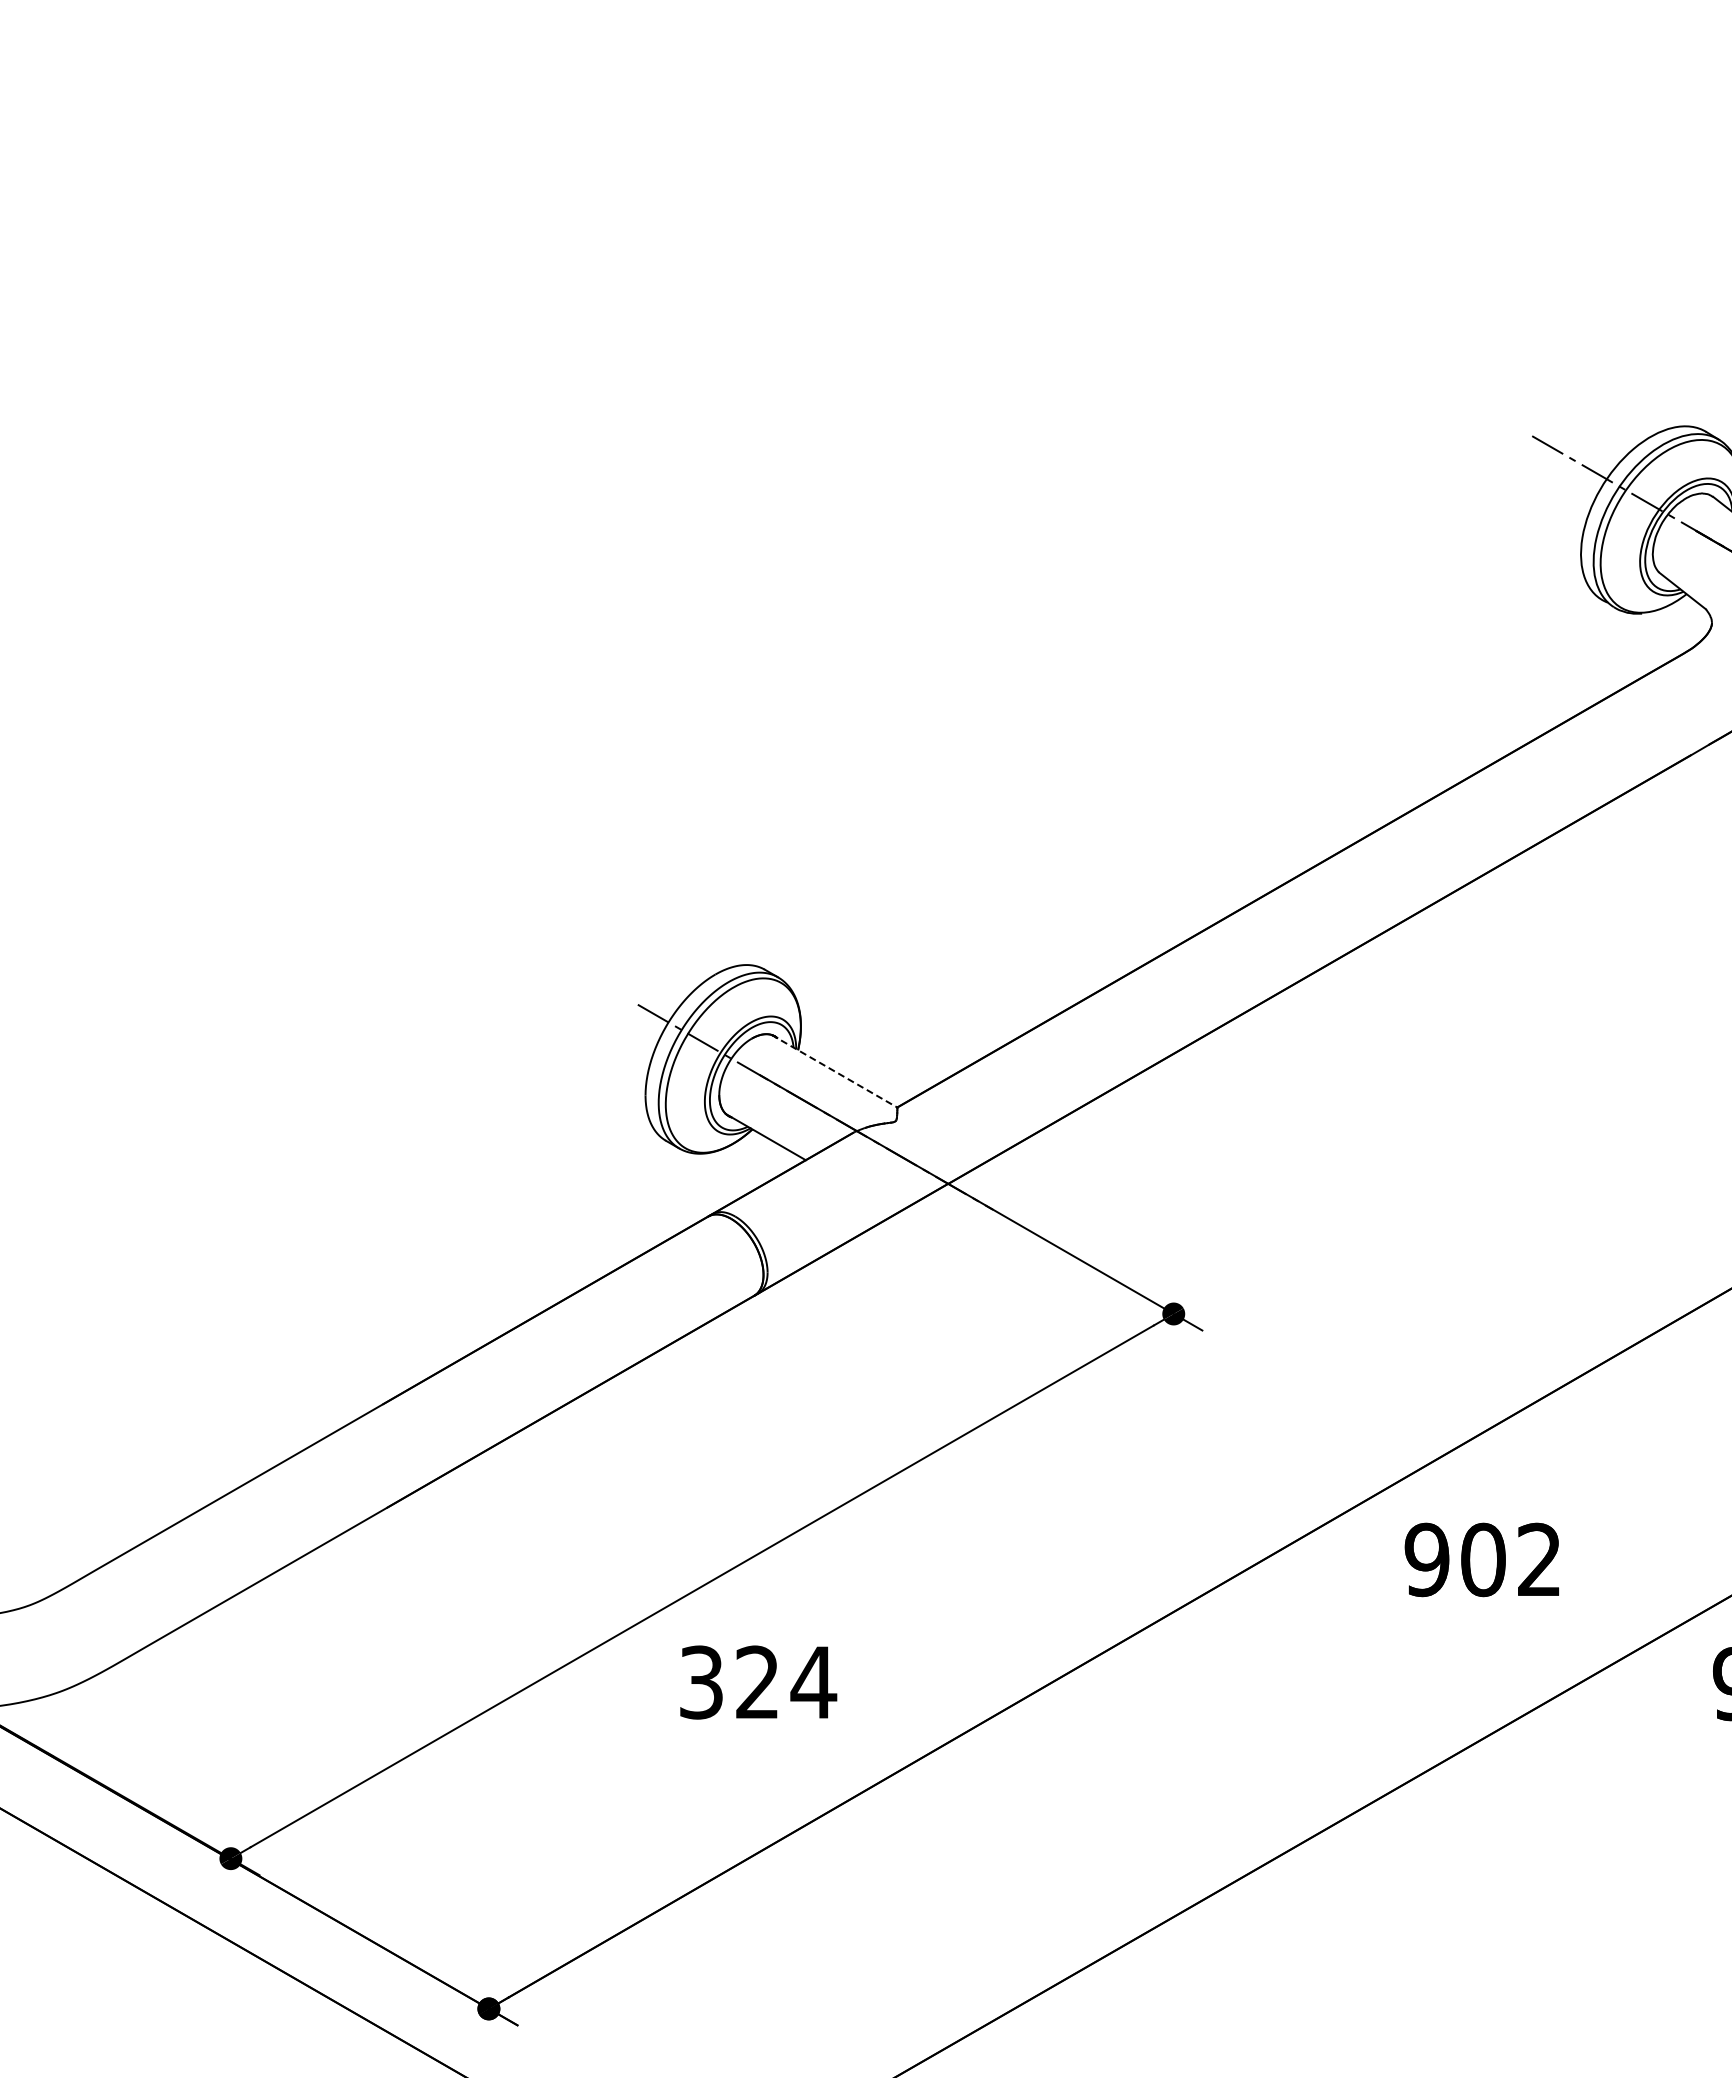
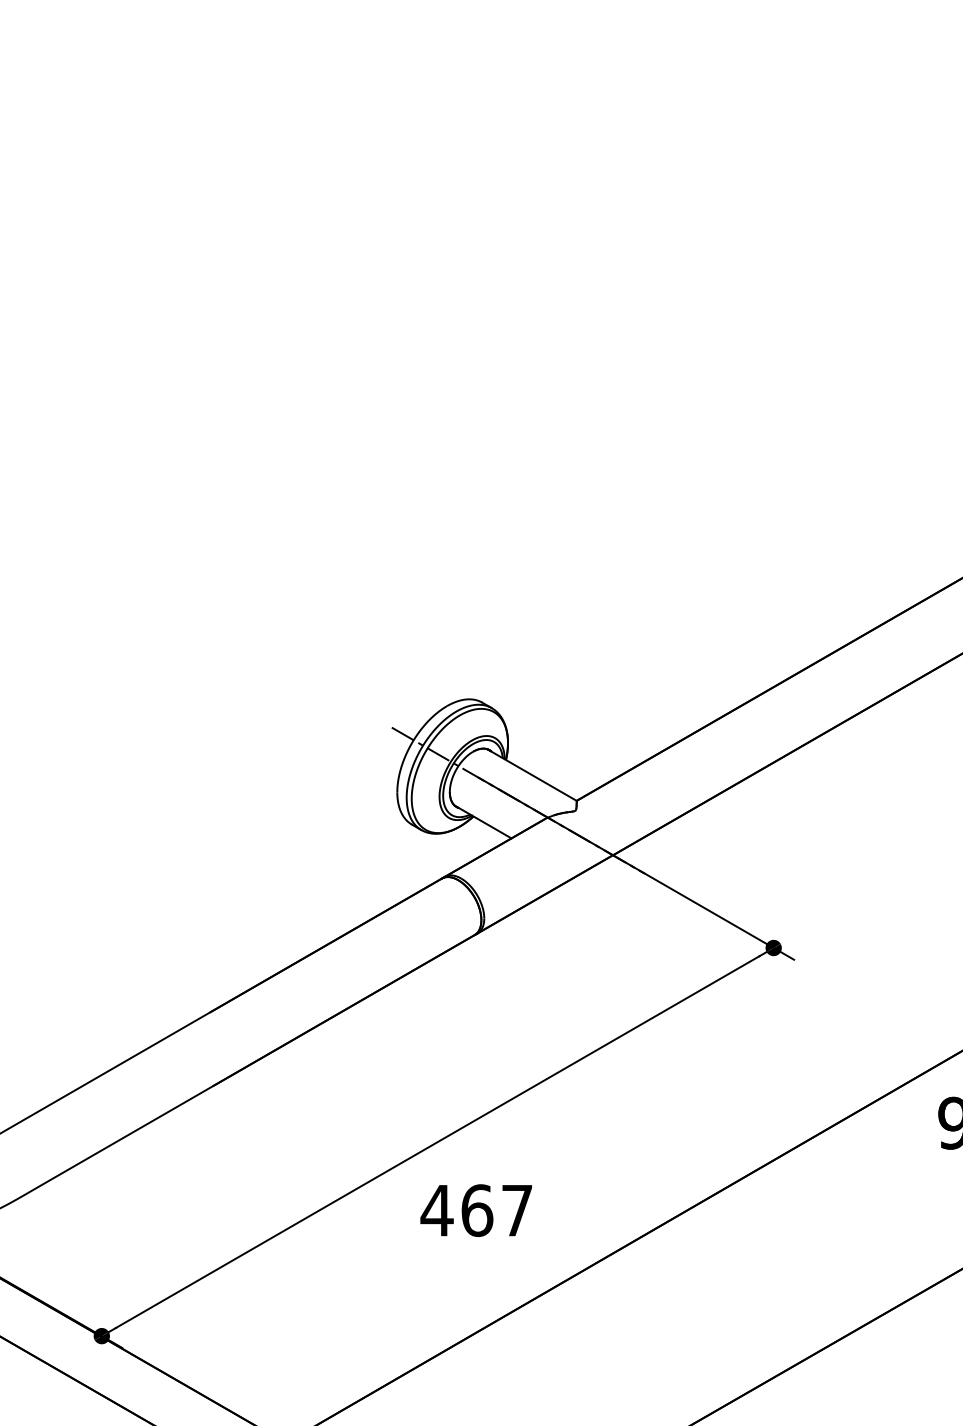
line: (834, 1071) -> (531, 775), dashed -> solid
text: (757, 1682) -> (477, 1210), 324 -> 467

